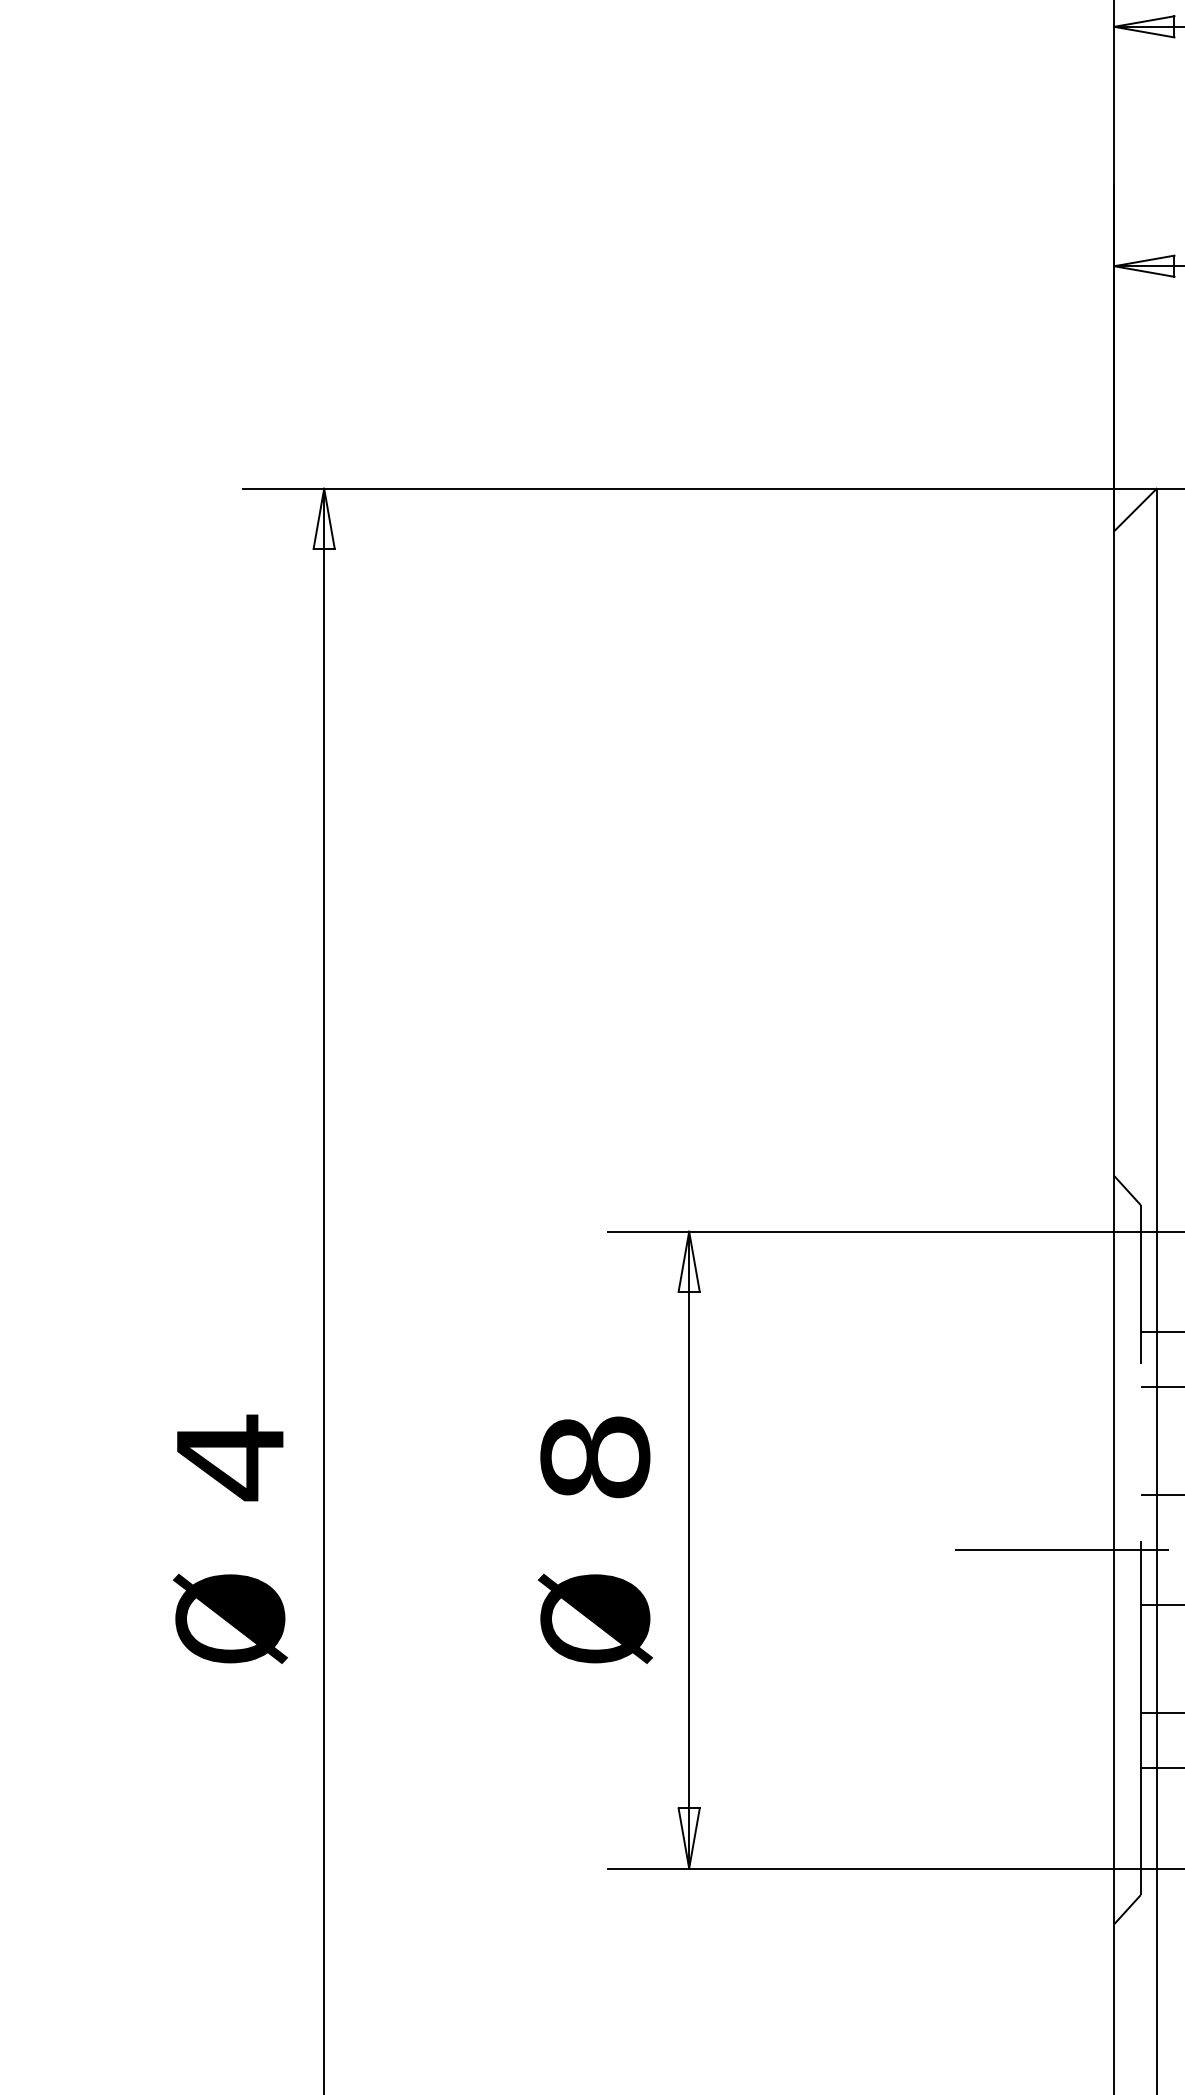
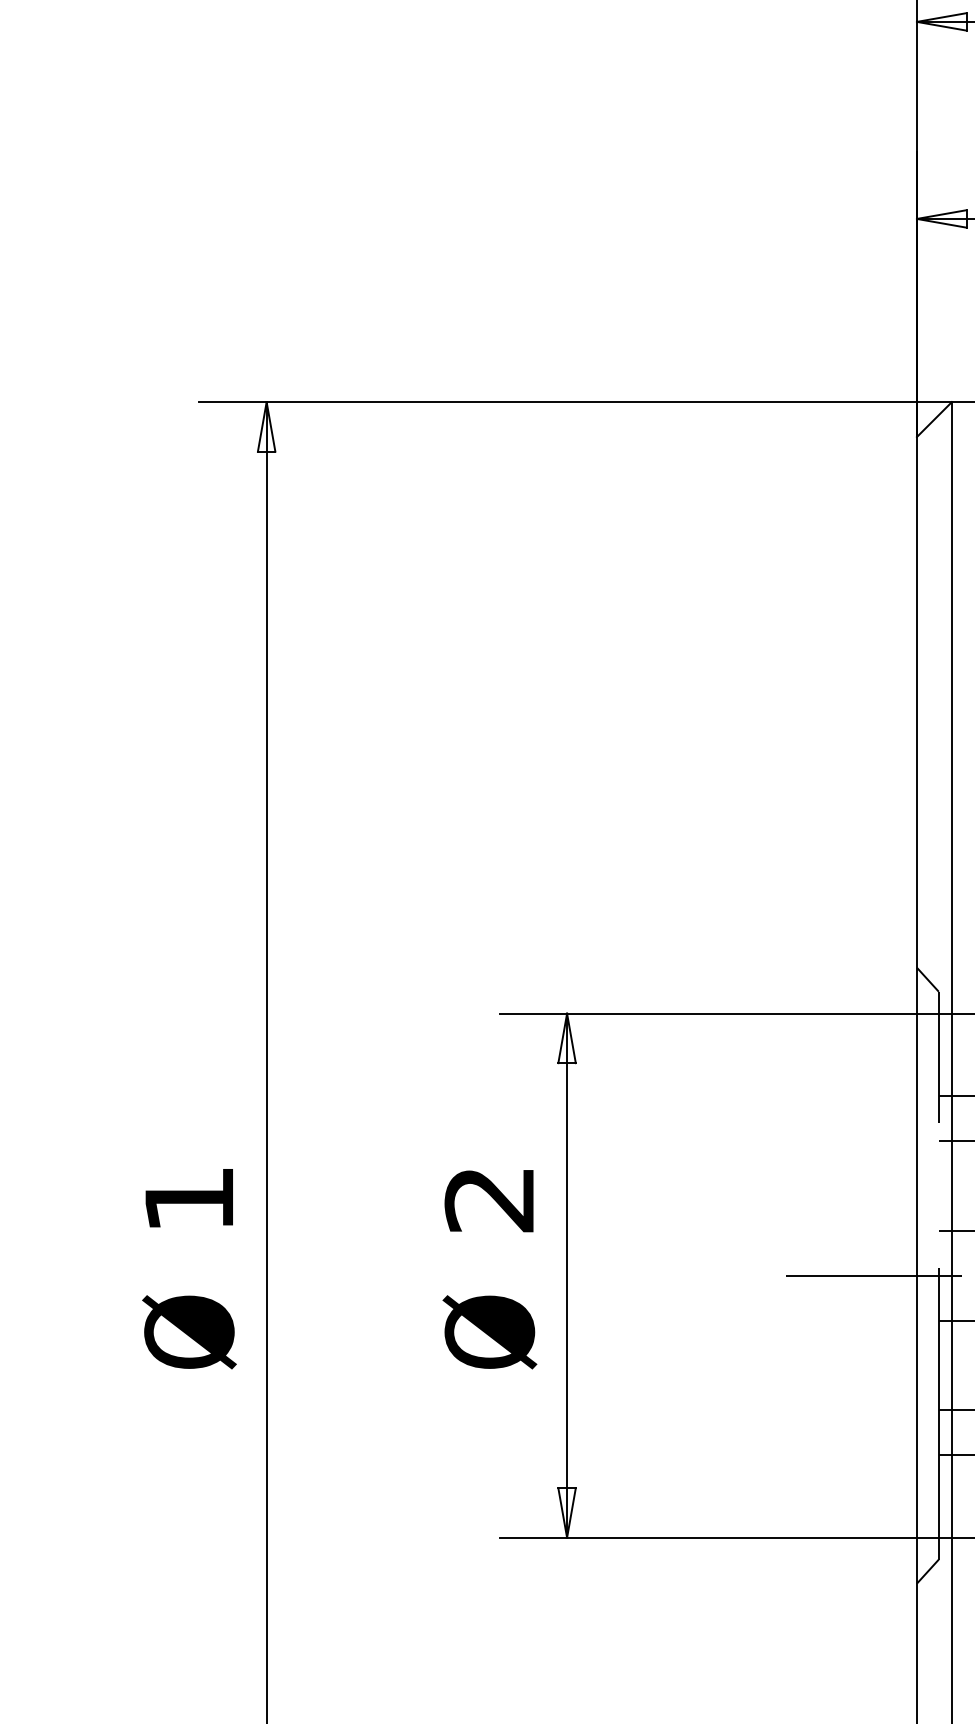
text: (230, 1457) -> (189, 1199), 4 -> 1
text: (595, 1457) -> (489, 1199), 8 -> 2

